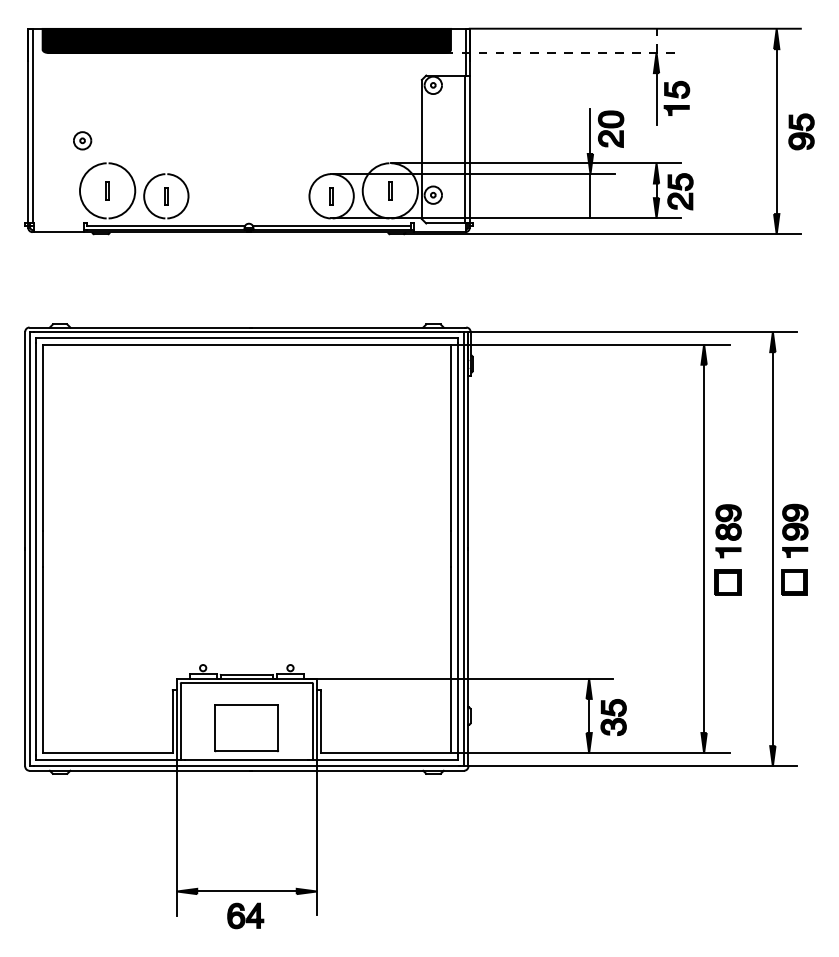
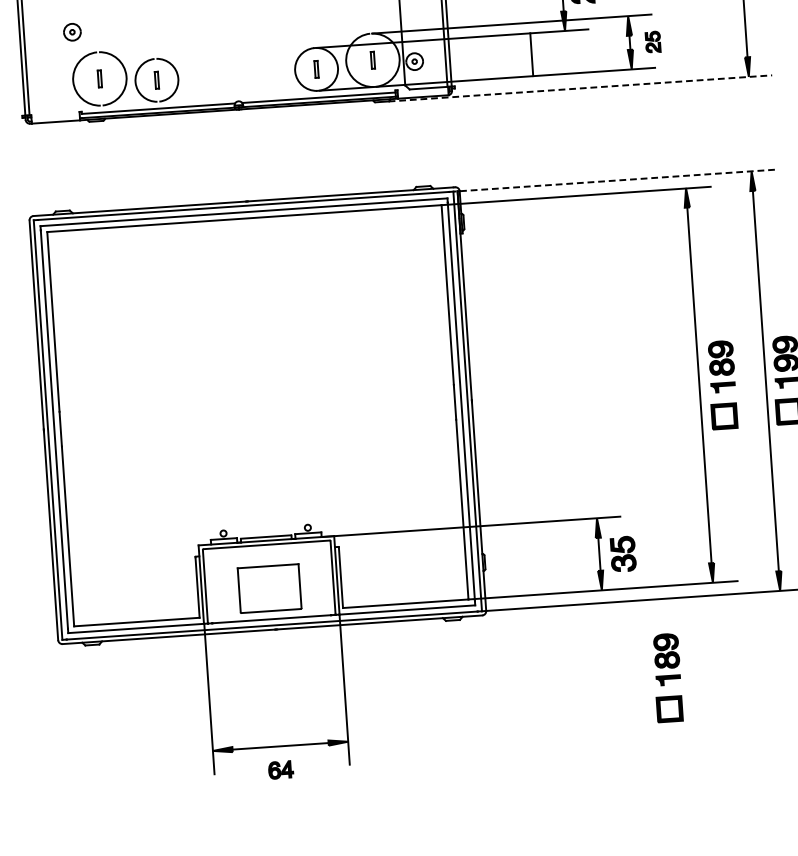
part: (680, 191) -> (653, 41), size x0.6
line: (590, 196) -> (531, 54), moved
line: (602, 234) -> (580, 88), solid -> dashed
line: (630, 331) -> (614, 180), solid -> dashed
part: (650, 847) -> (667, 677), added
part: (245, 915) -> (280, 769), size x0.7

